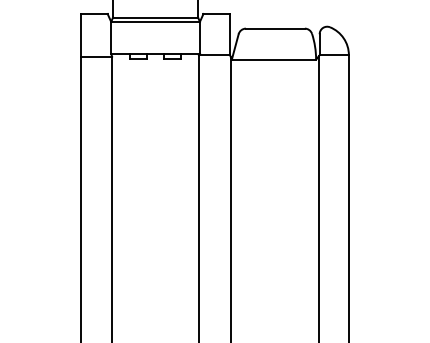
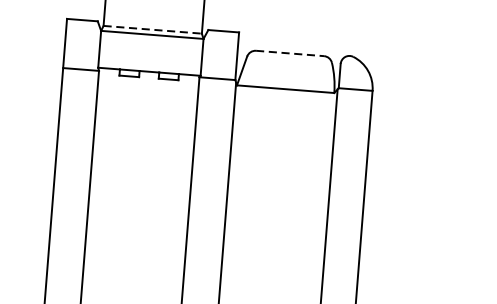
line: (155, 17) -> (152, 29), solid -> dashed
line: (275, 28) -> (290, 53), solid -> dashed

